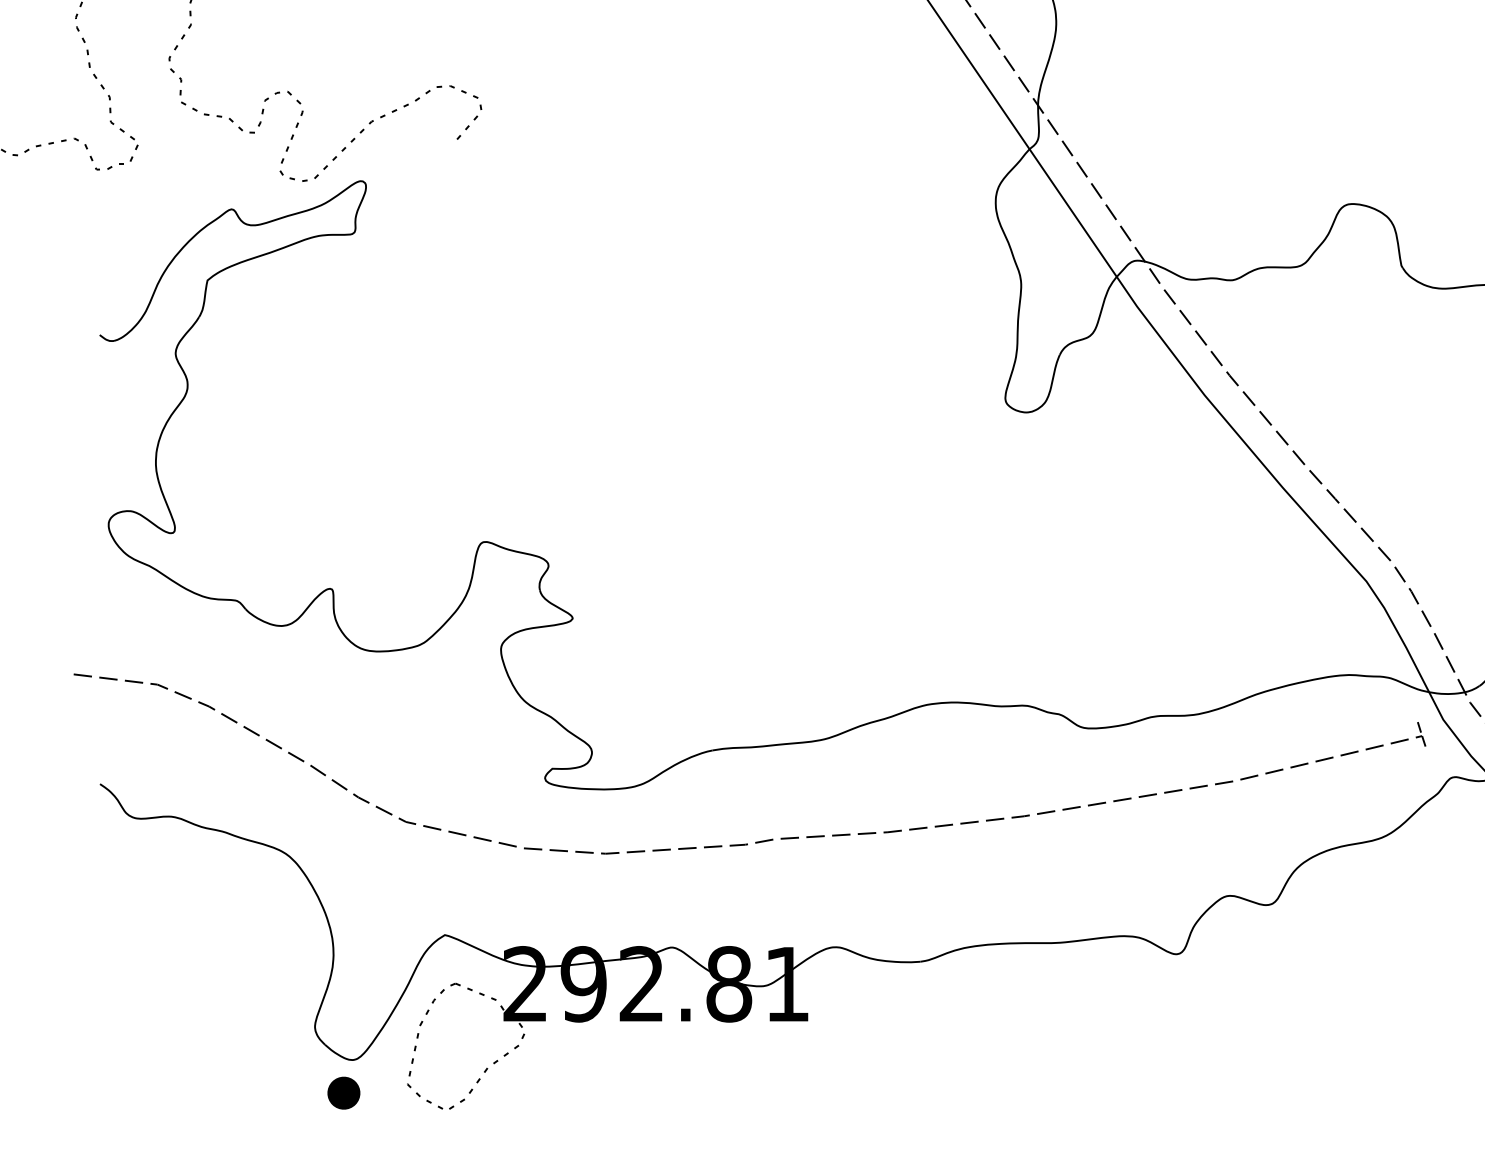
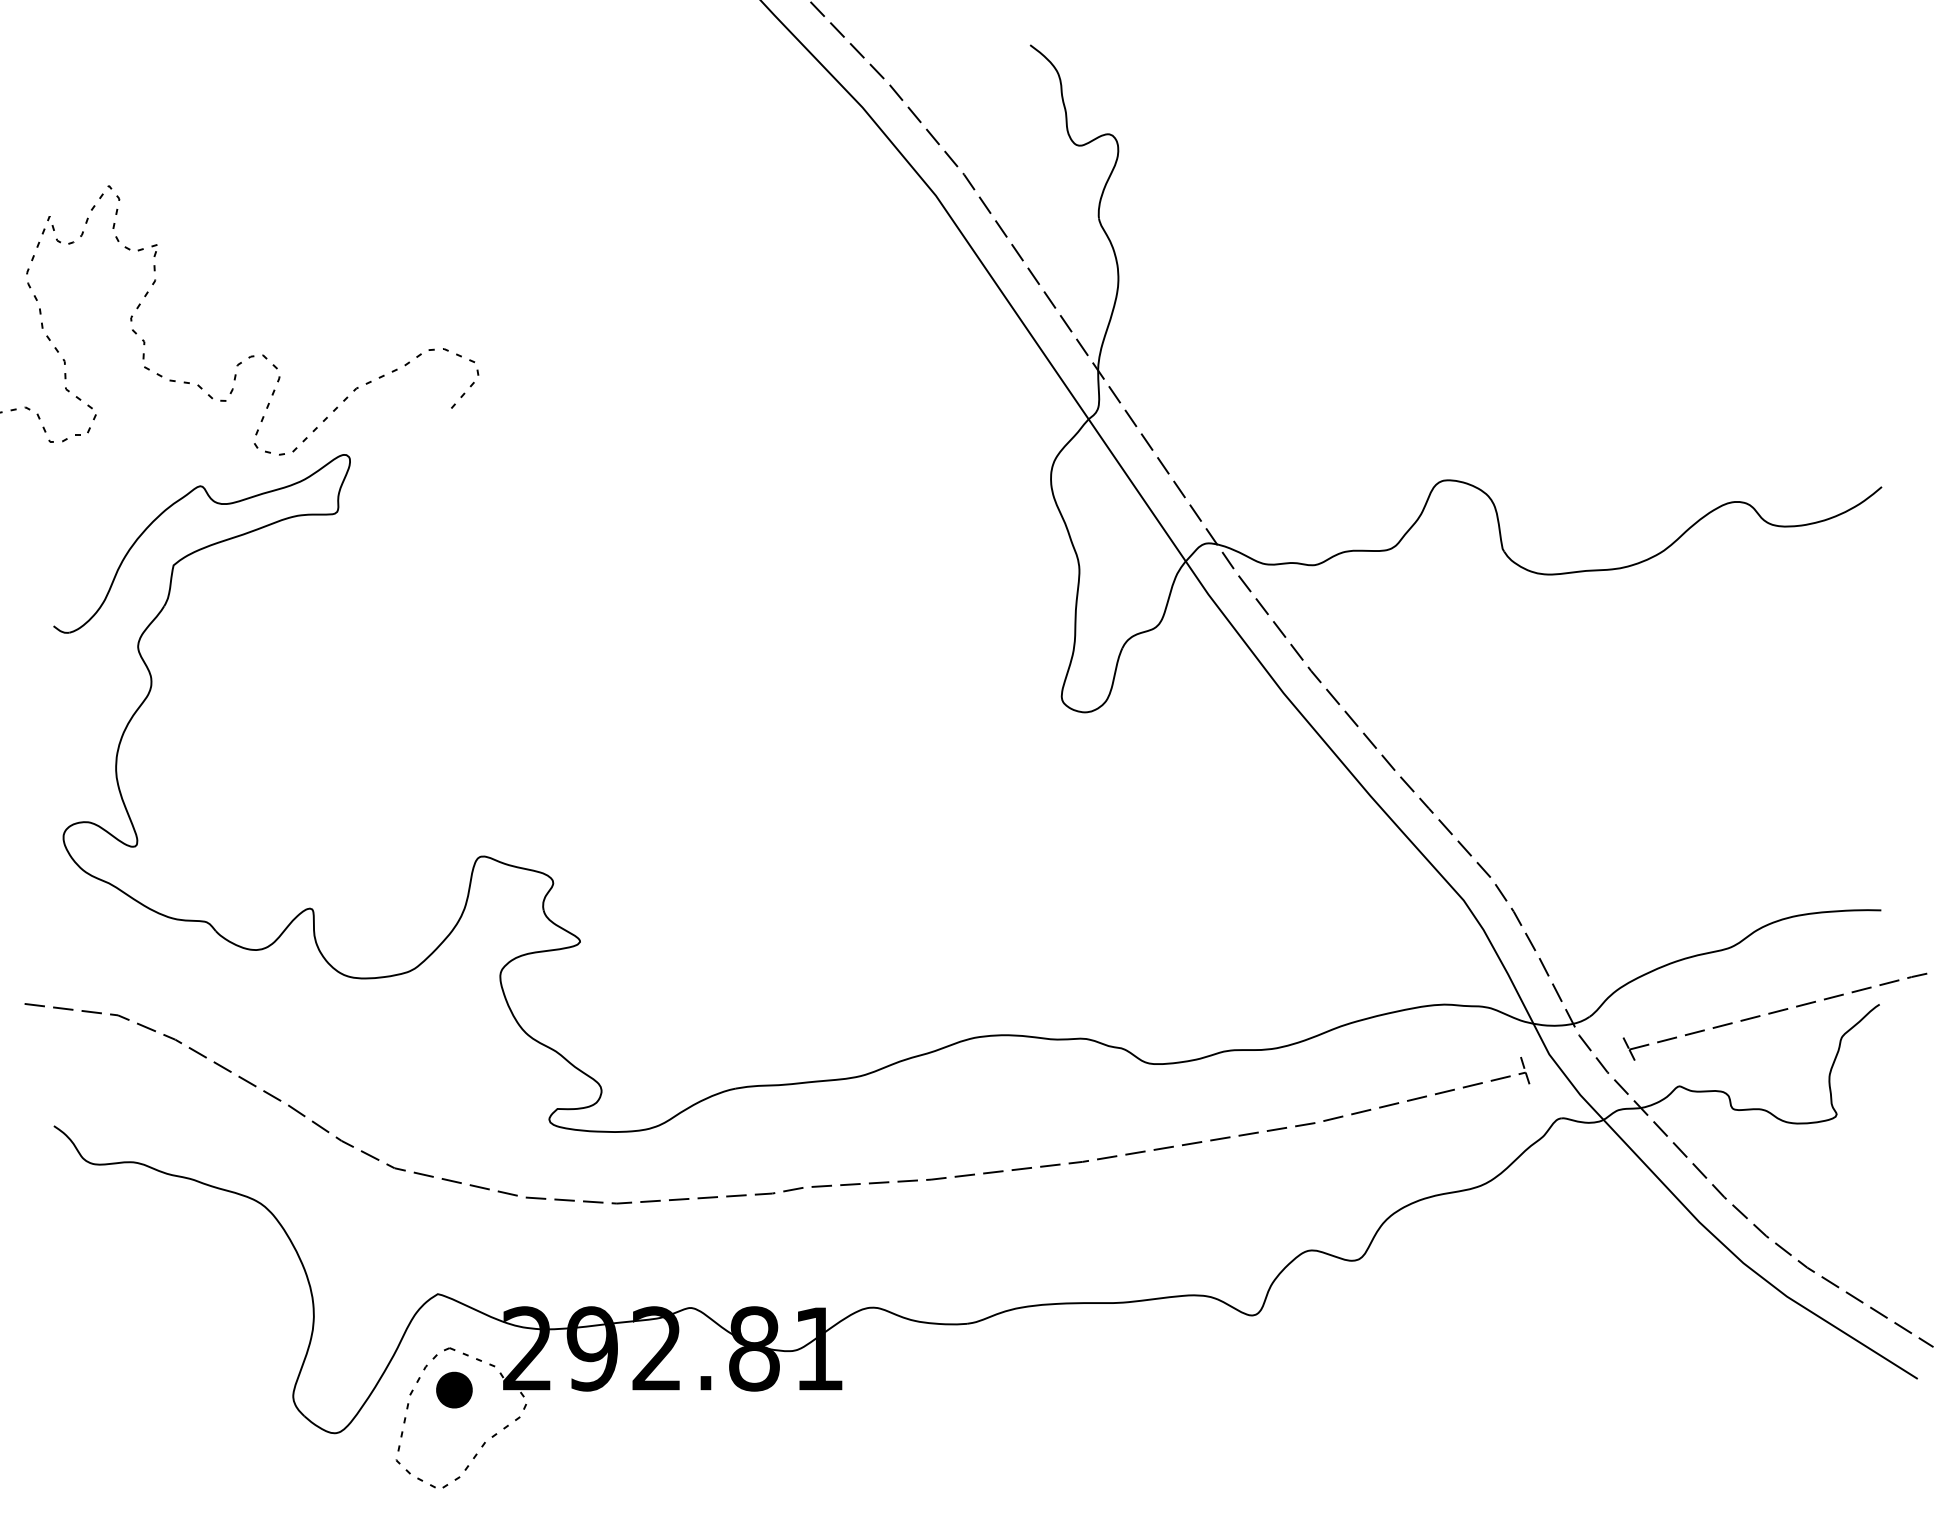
part: (343, 1092) -> (454, 1389), moved

